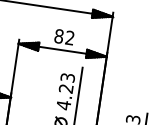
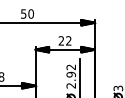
text: (59, 35) -> (61, 40), 82 -> 22
text: (66, 91) -> (71, 76), 4.23 -> 2.92

